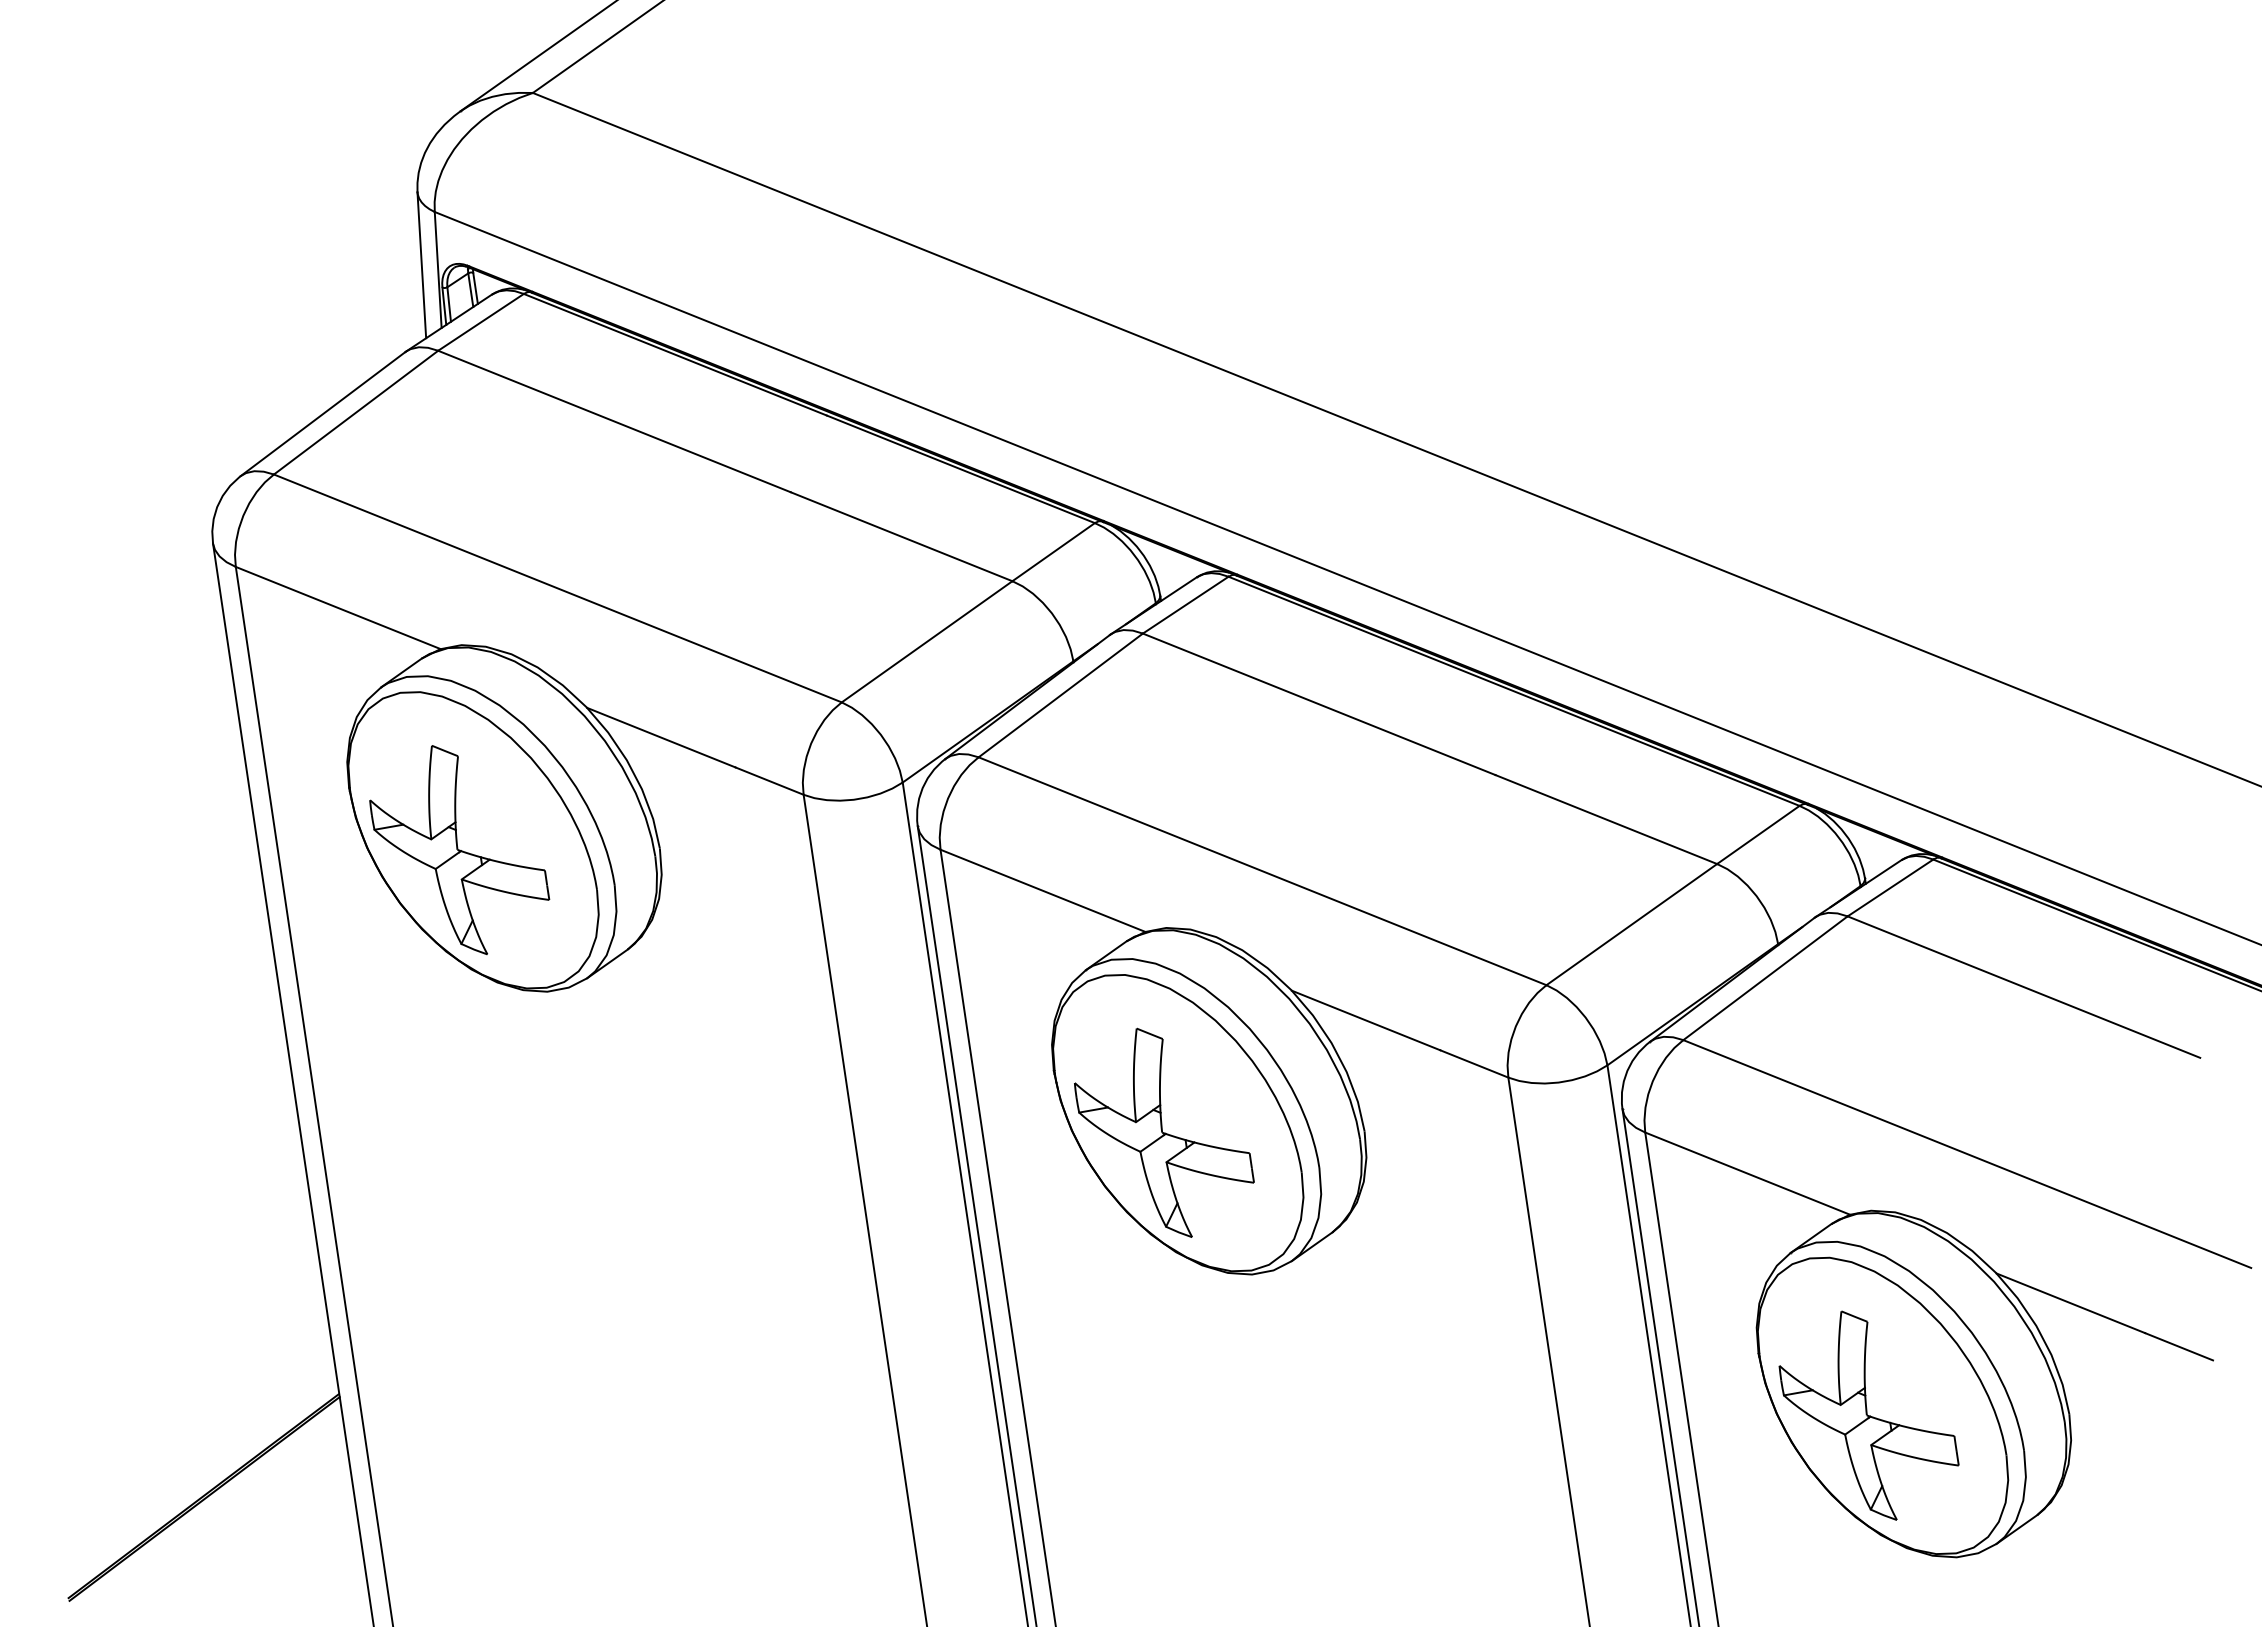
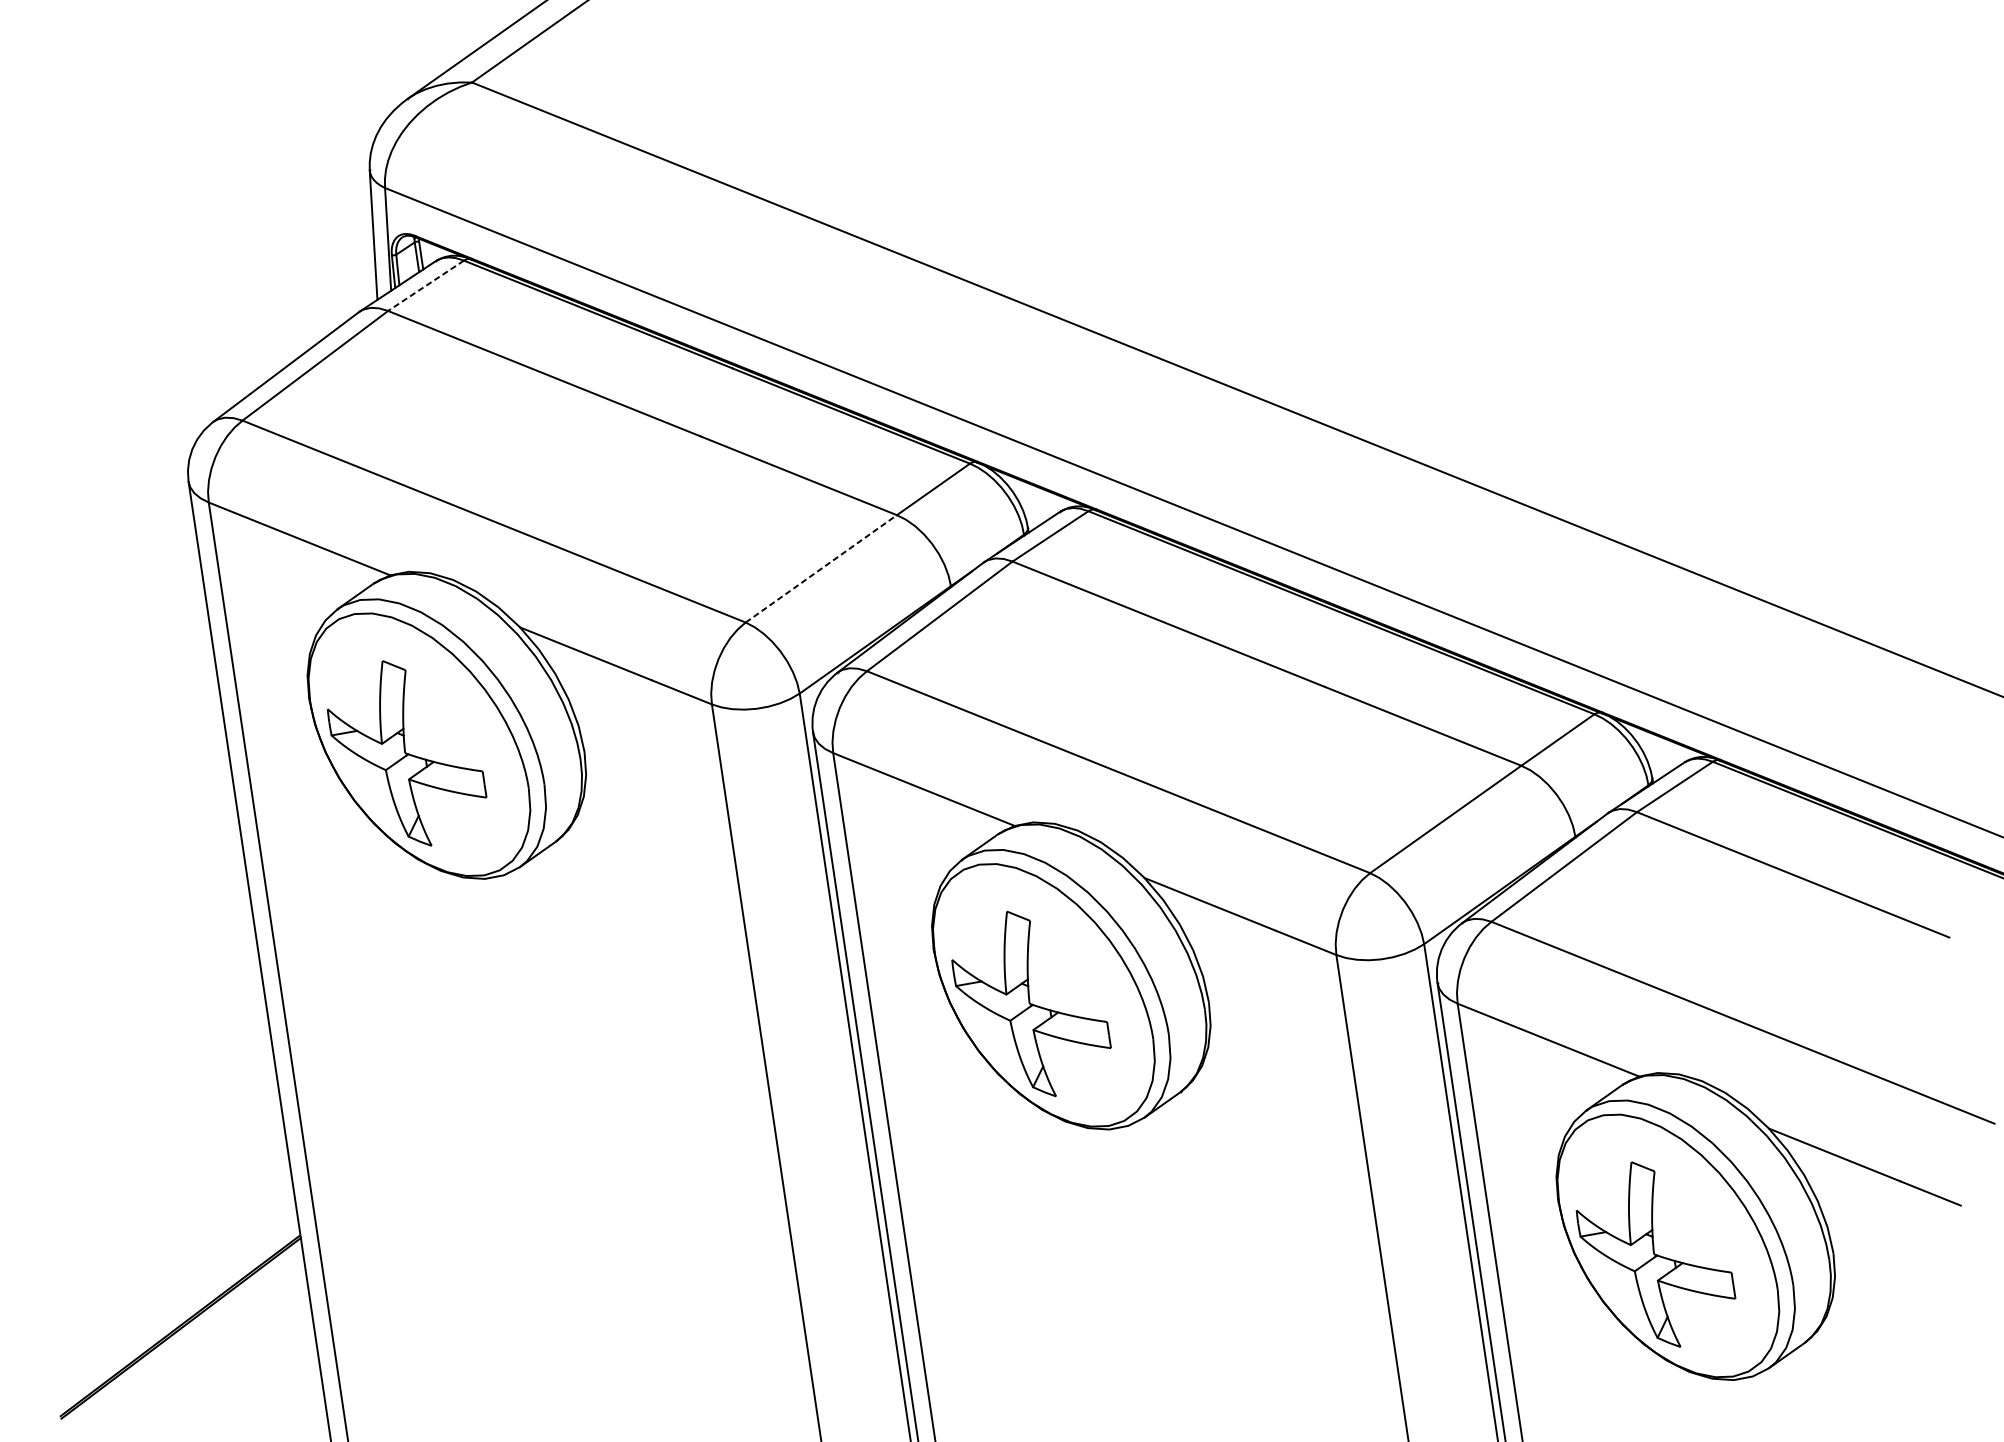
line: (480, 322) -> (425, 285), solid -> dashed
line: (927, 641) -> (821, 568), solid -> dashed

